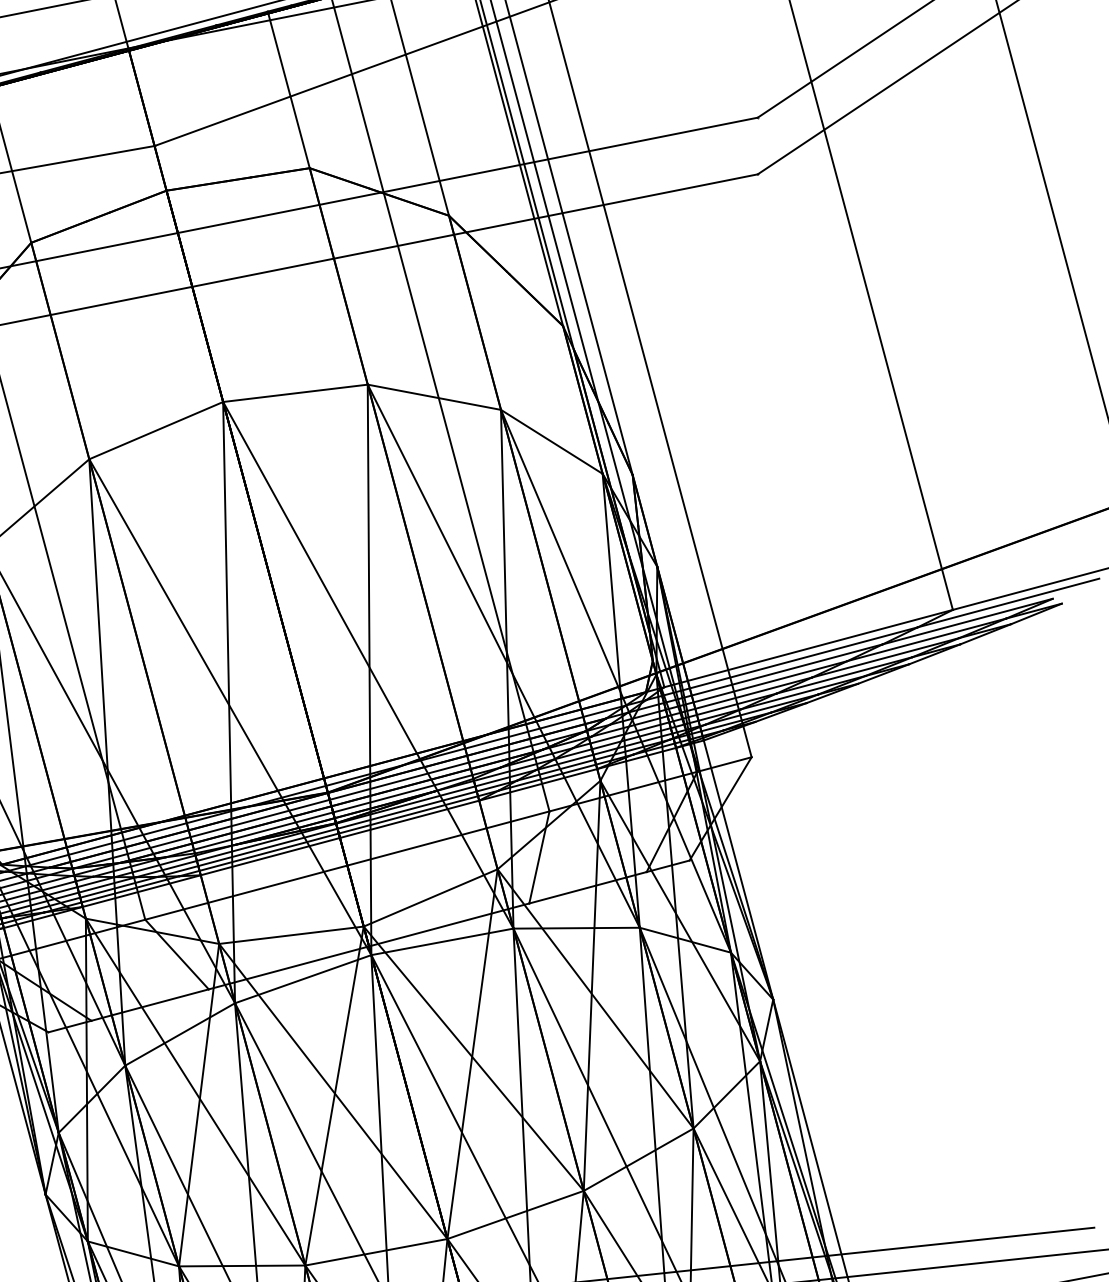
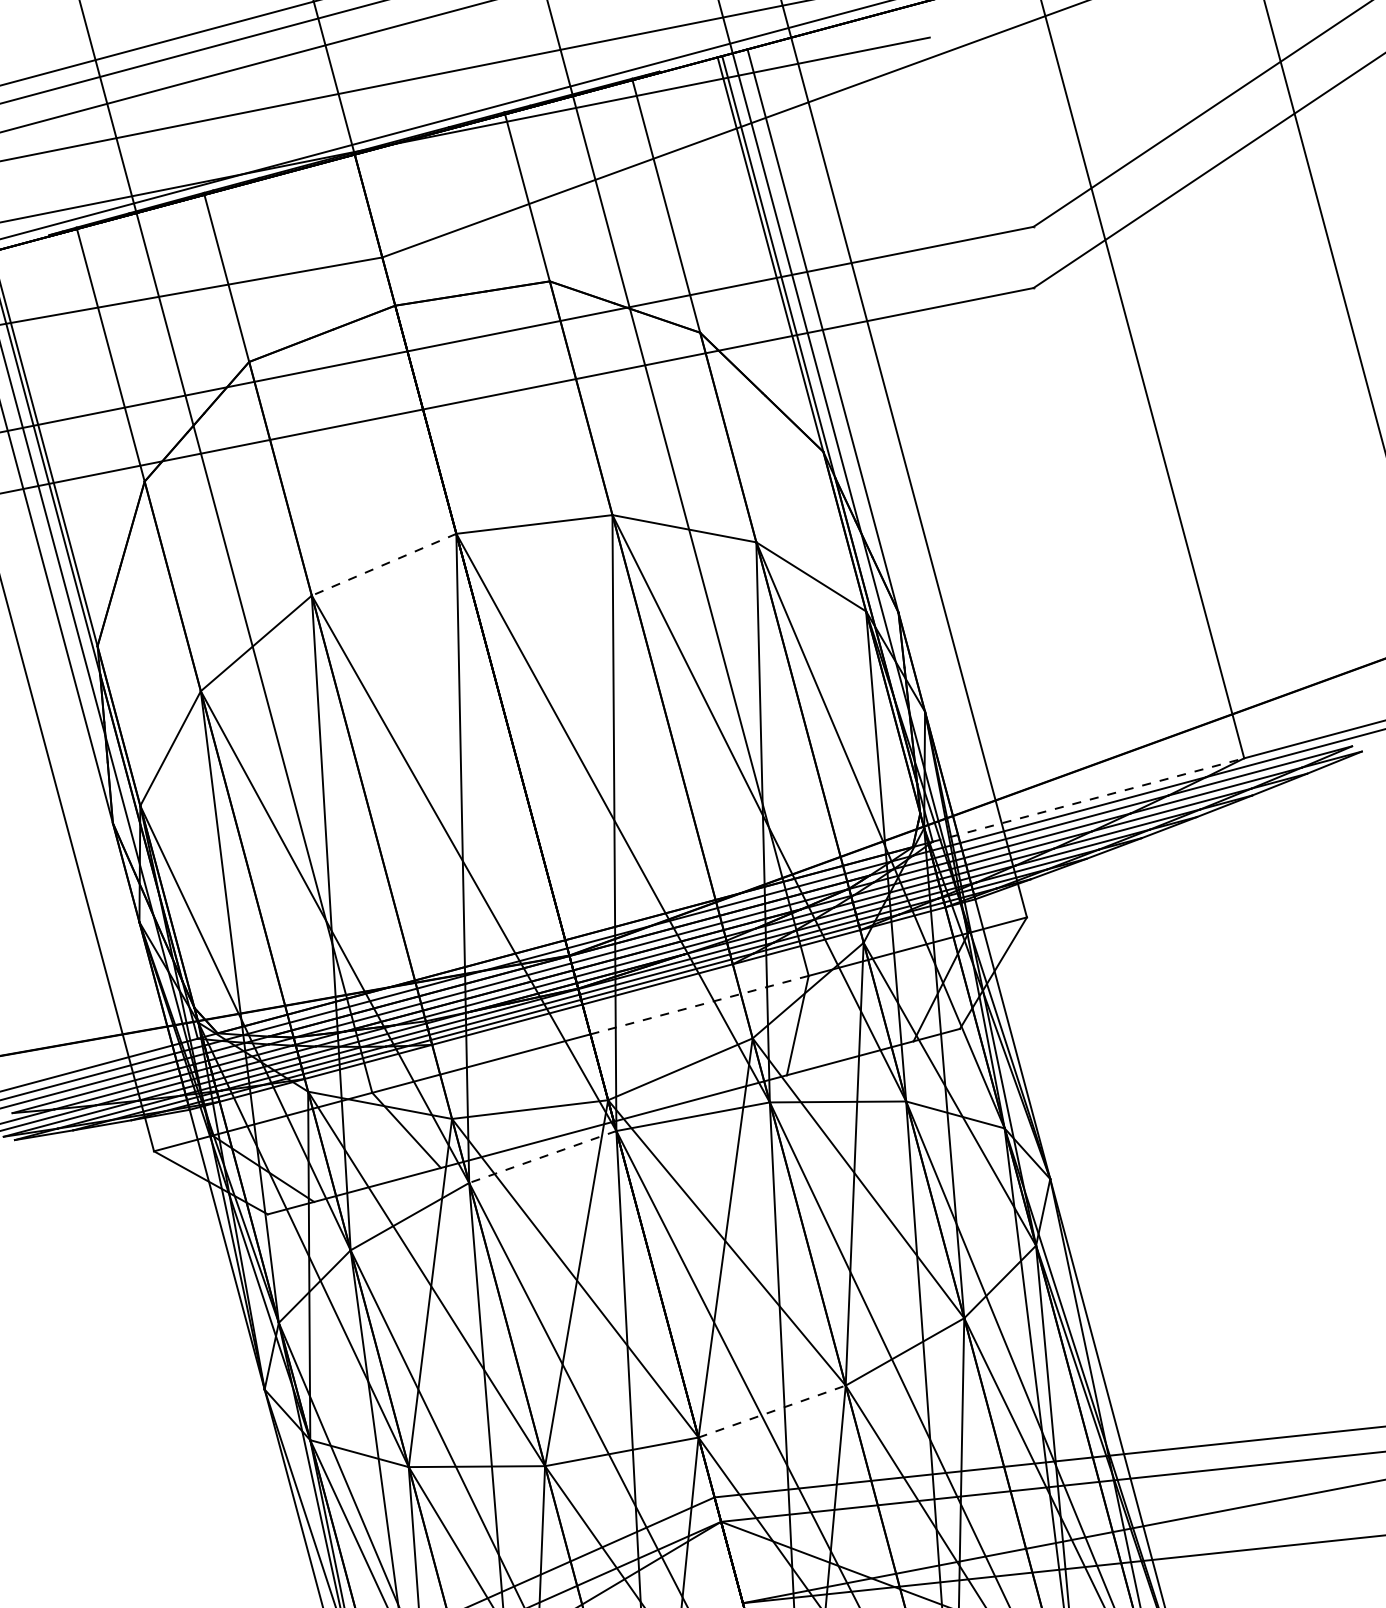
line: (156, 430) -> (384, 564), solid -> dashed
line: (808, 648) -> (1088, 799), solid -> dashed
line: (448, 838) -> (699, 1005), solid -> dashed
line: (302, 979) -> (542, 1157), solid -> dashed
line: (515, 1214) -> (772, 1411), solid -> dashed

